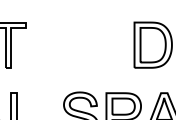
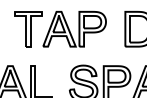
part: (68, 45) -> (74, 29), added

